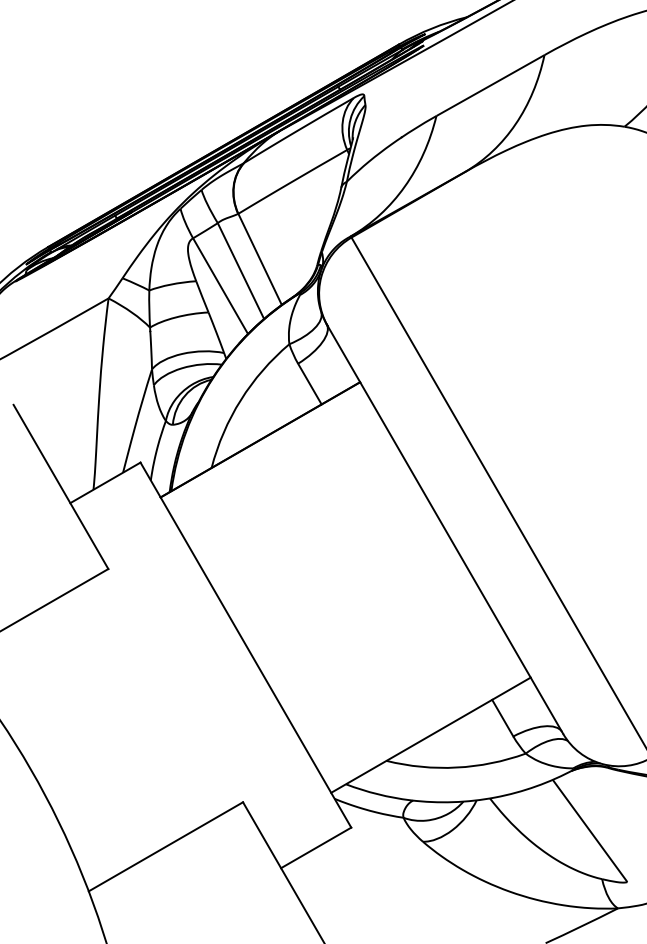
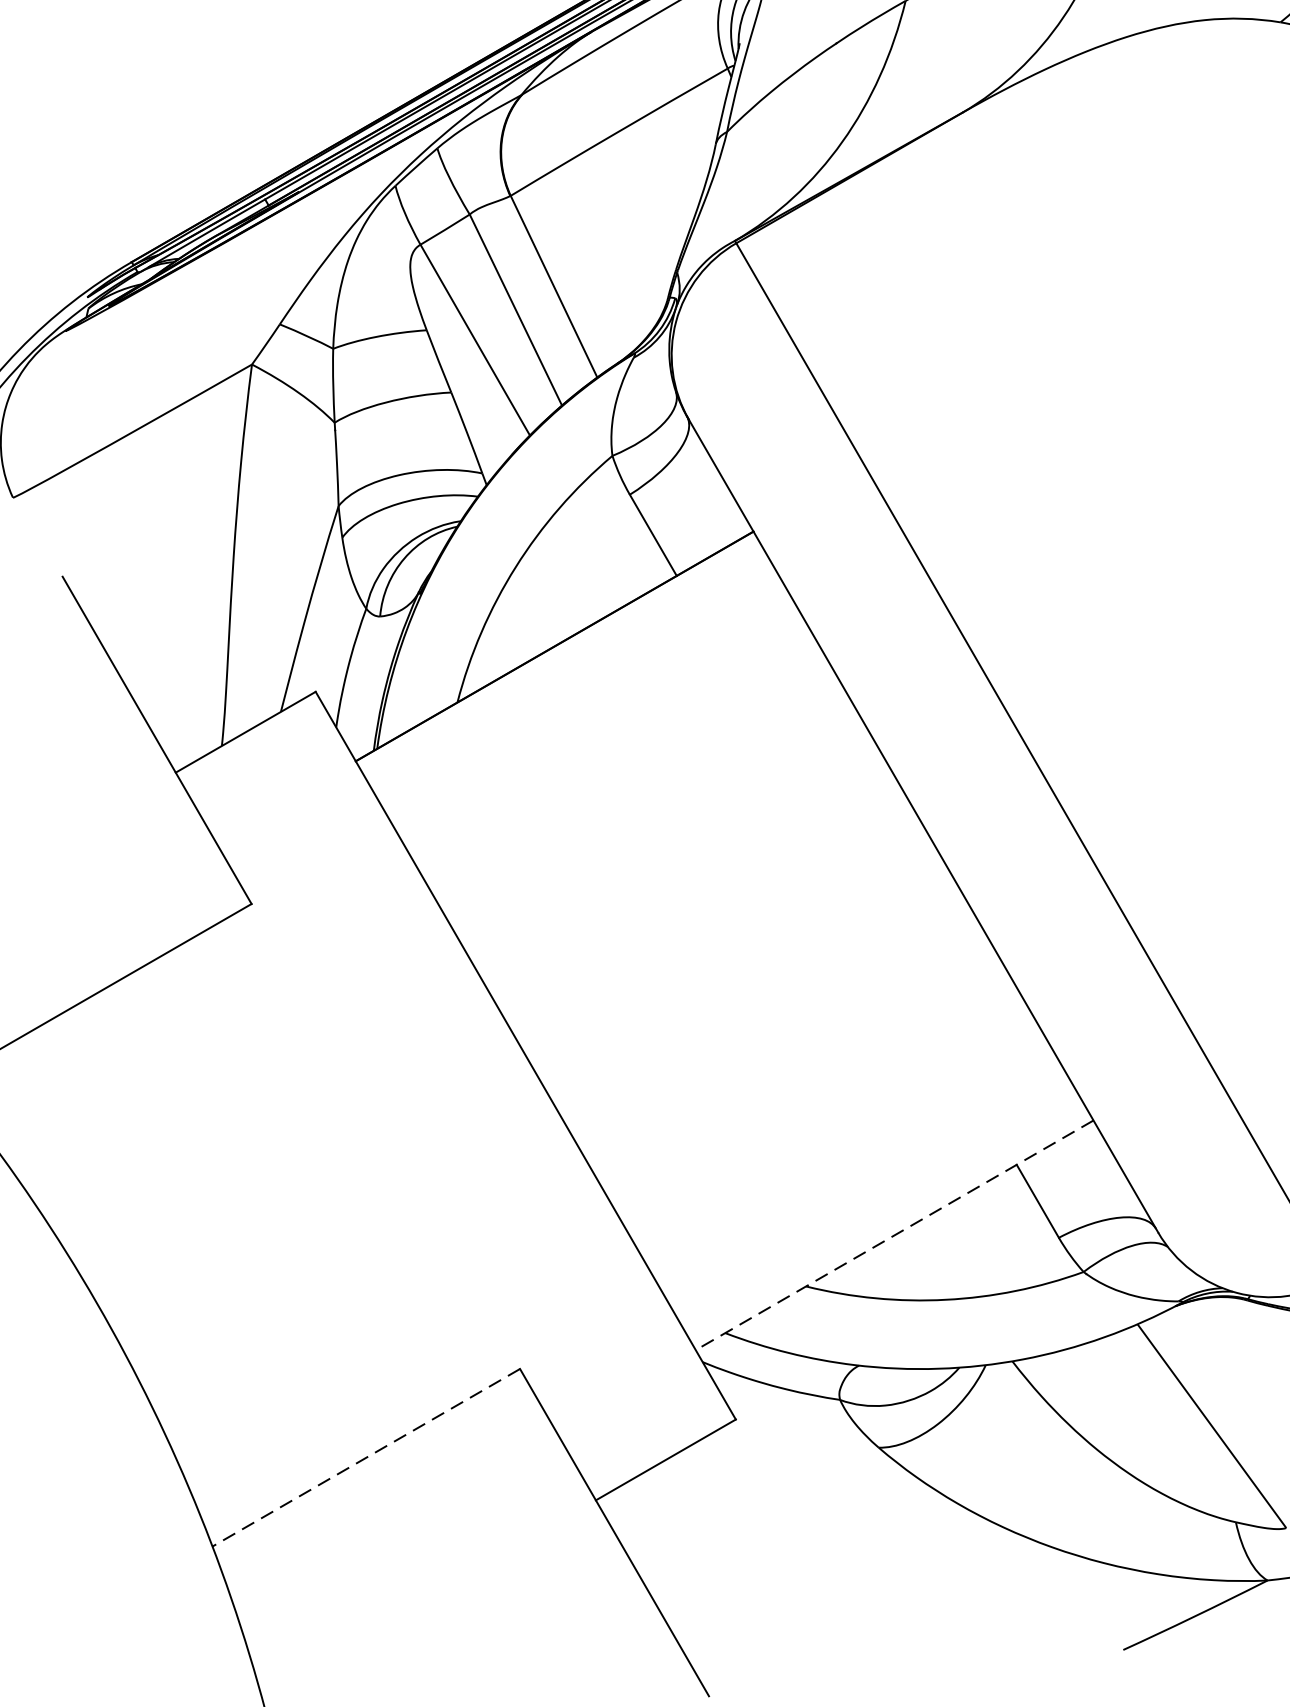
line: (430, 735) -> (893, 1235), solid -> dashed
line: (165, 847) -> (365, 1459), solid -> dashed

